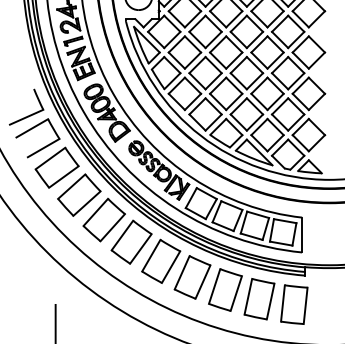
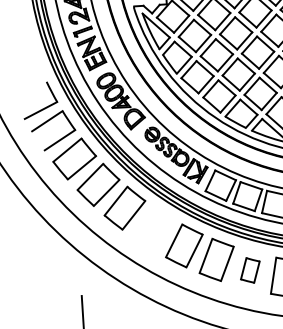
part: (131, 241) -> (153, 227), removed
part: (225, 289) -> (250, 269), size x0.6

